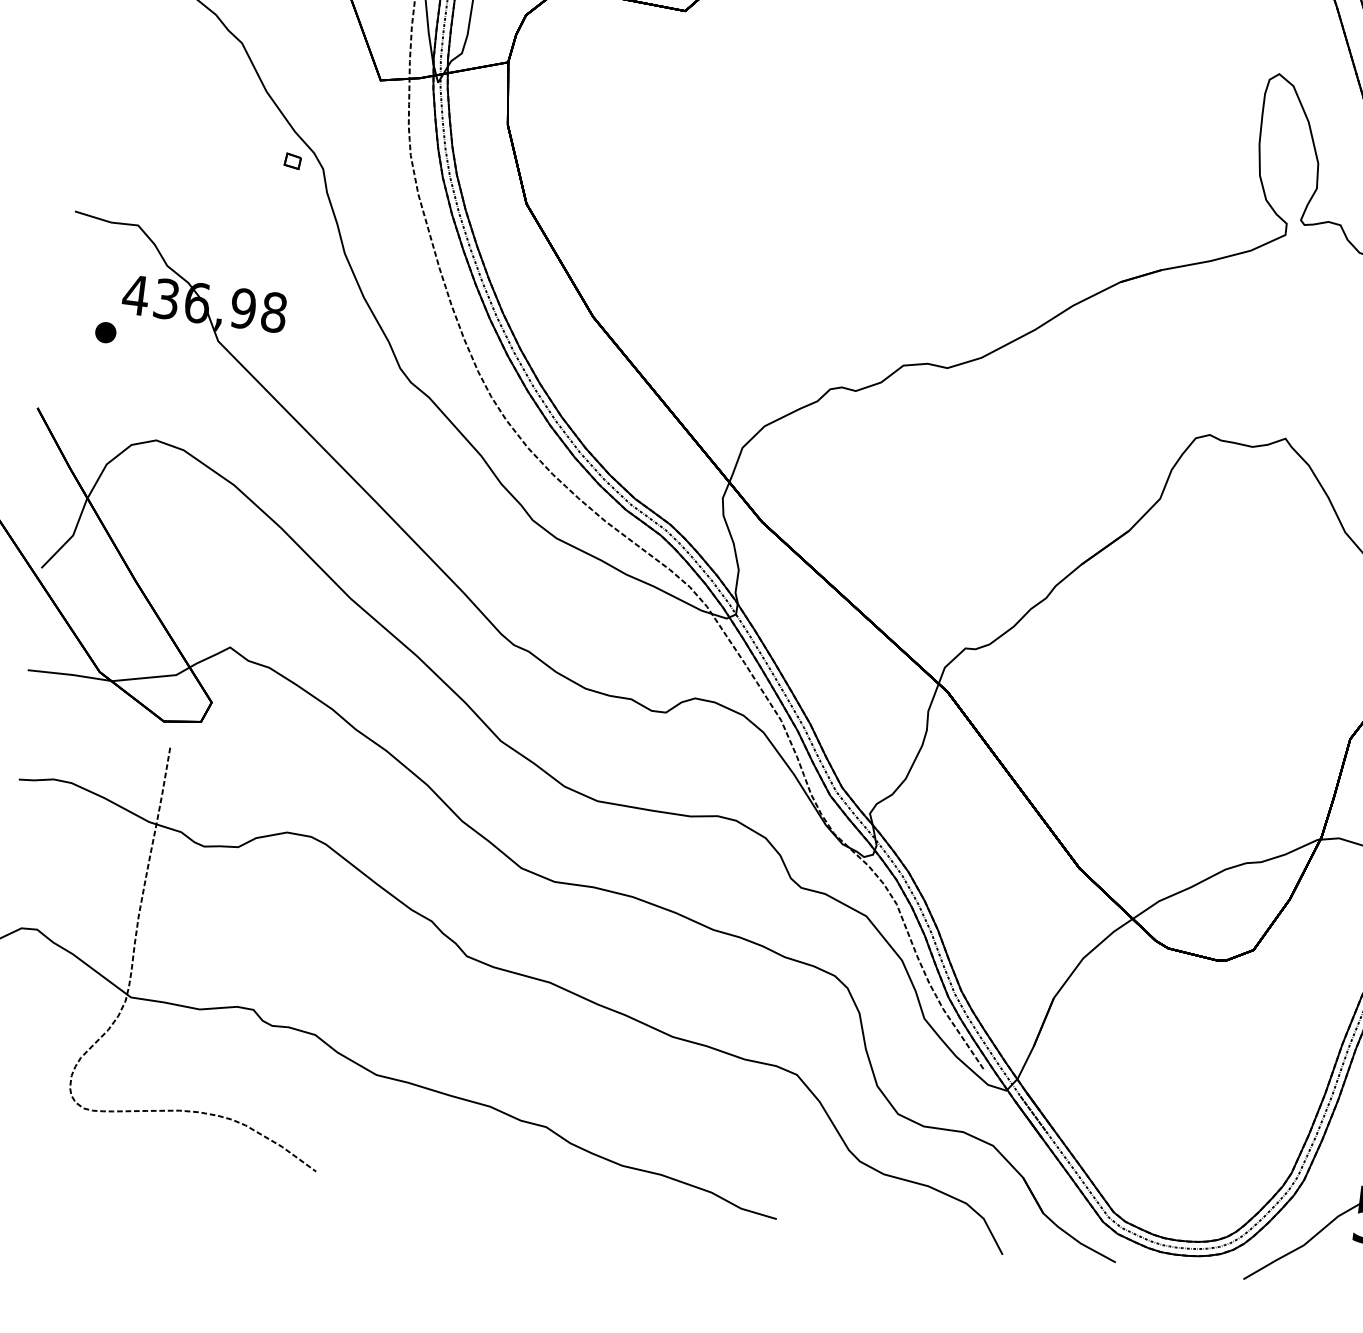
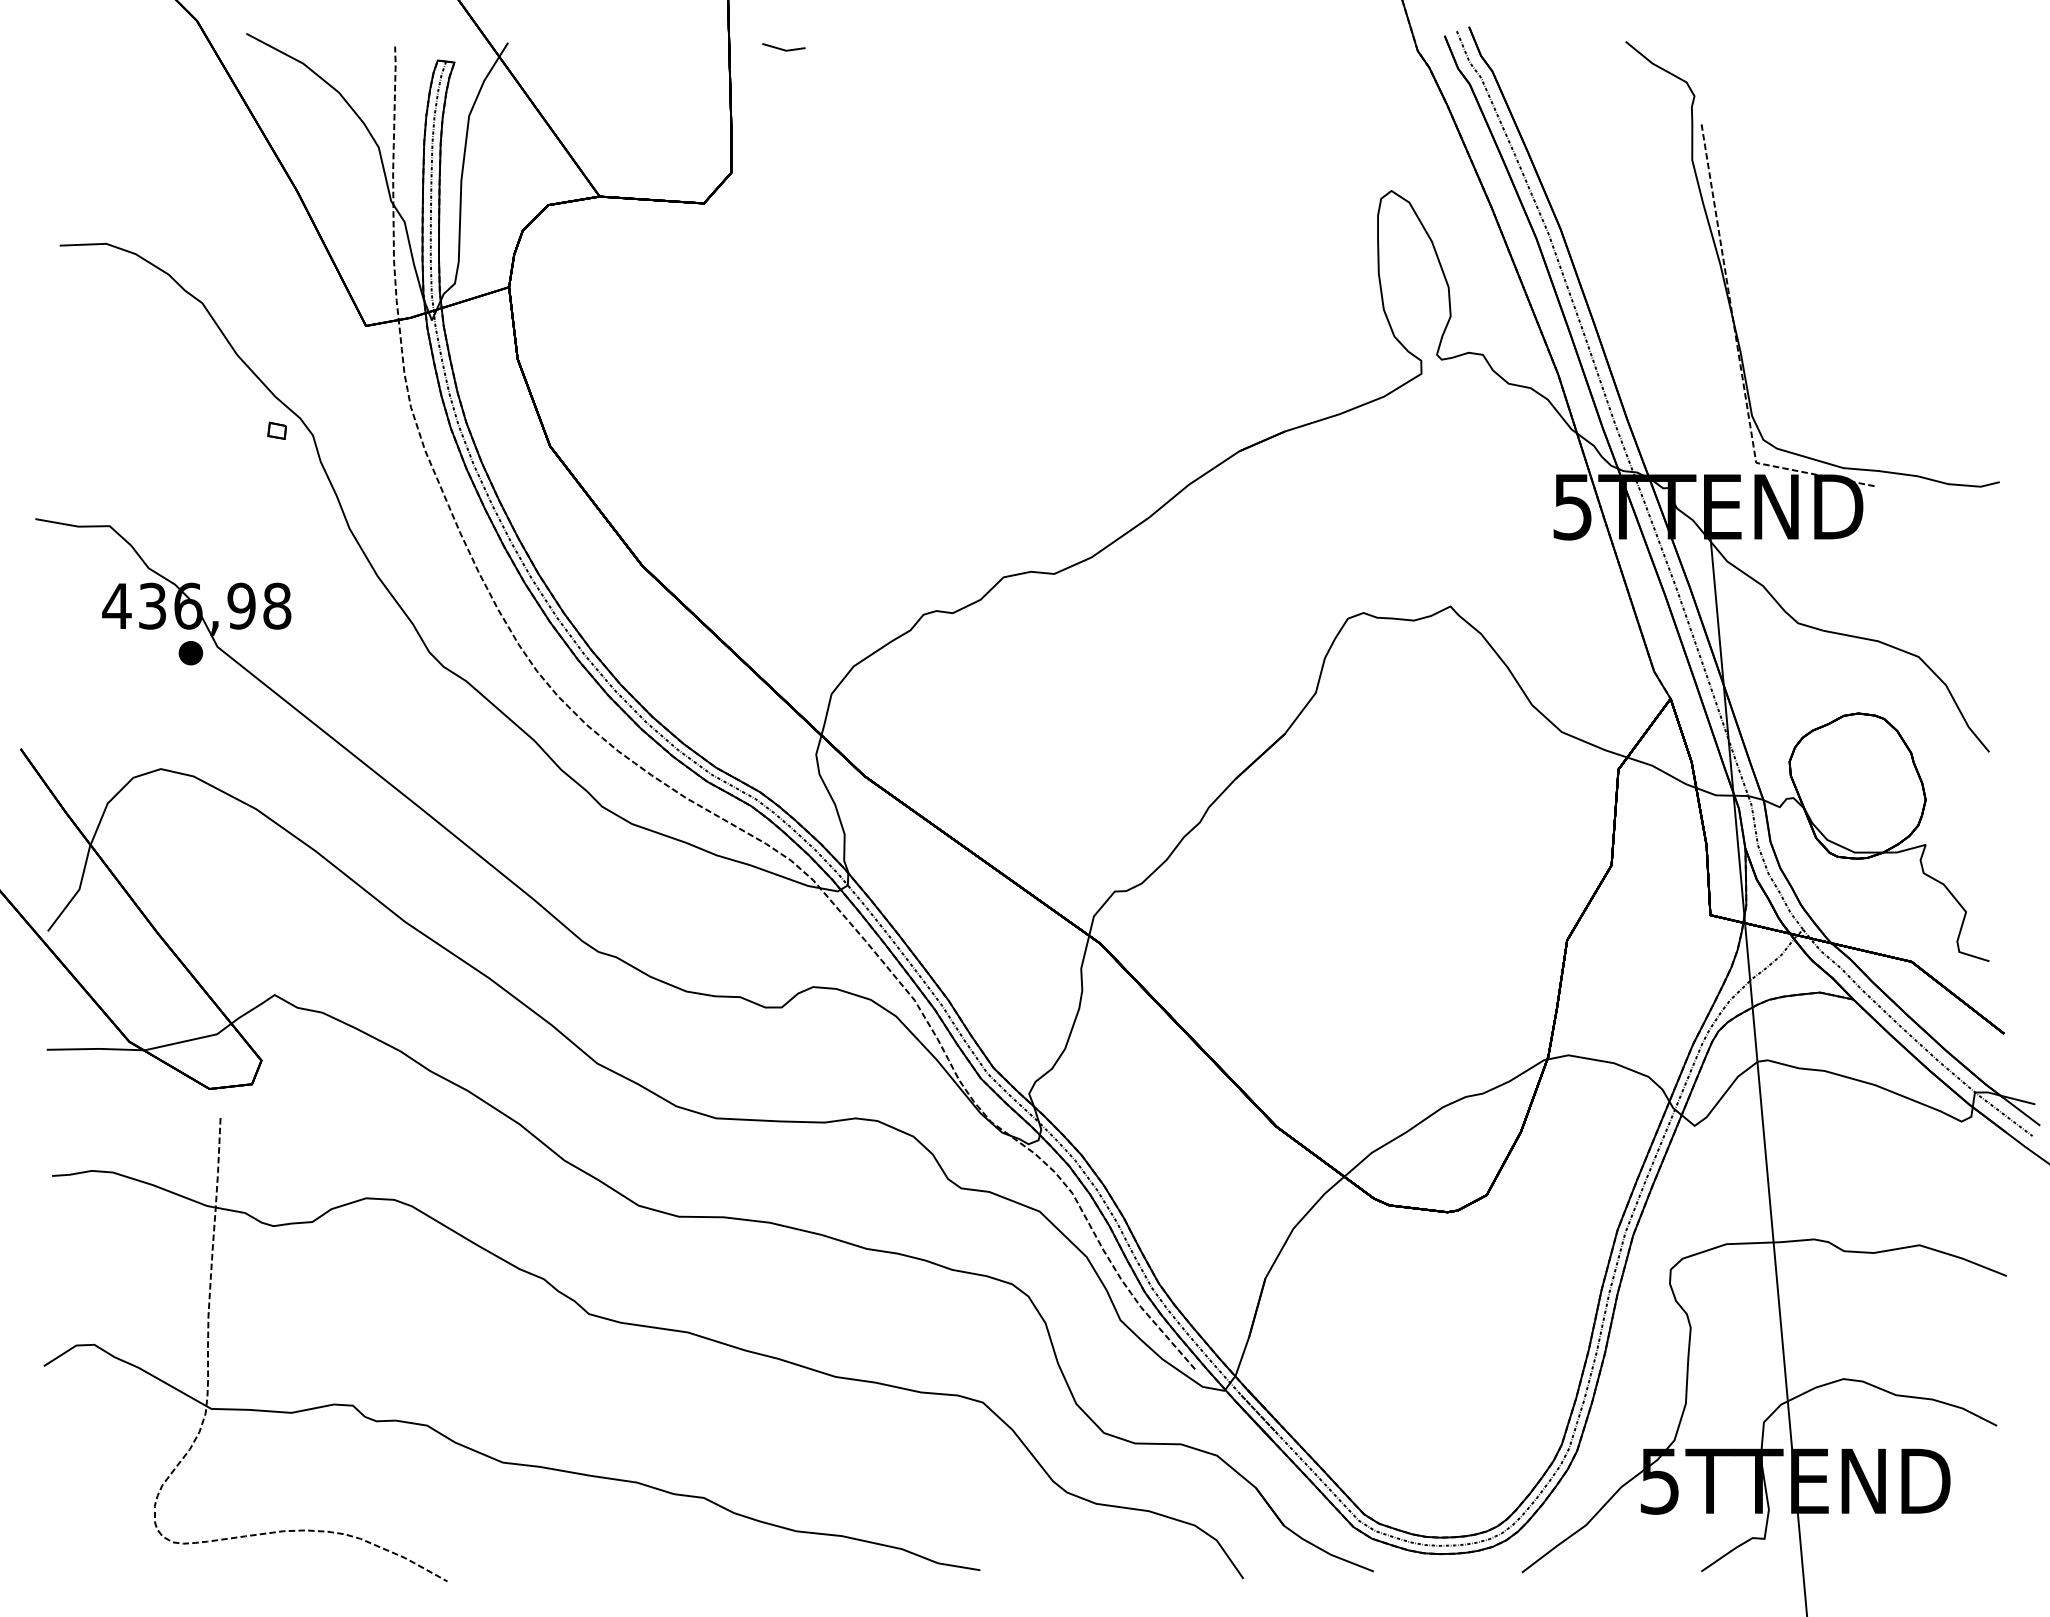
part: (105, 332) -> (190, 653), moved

